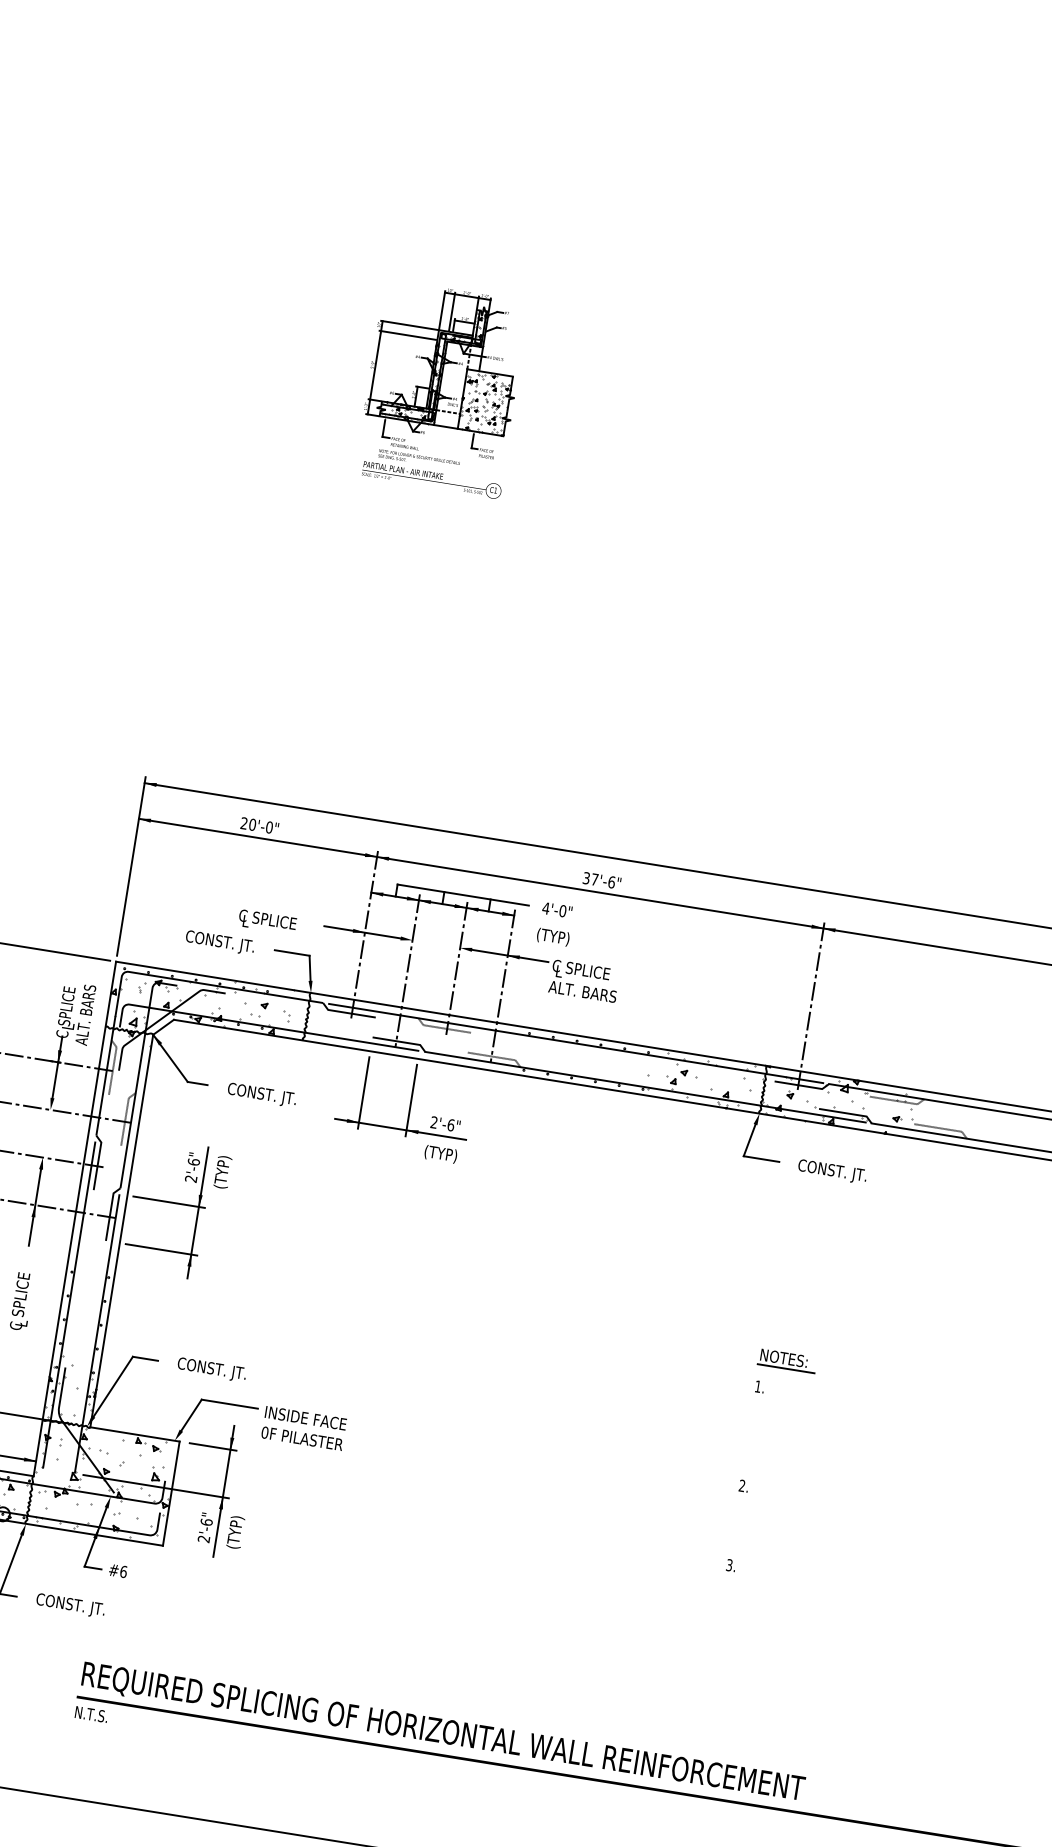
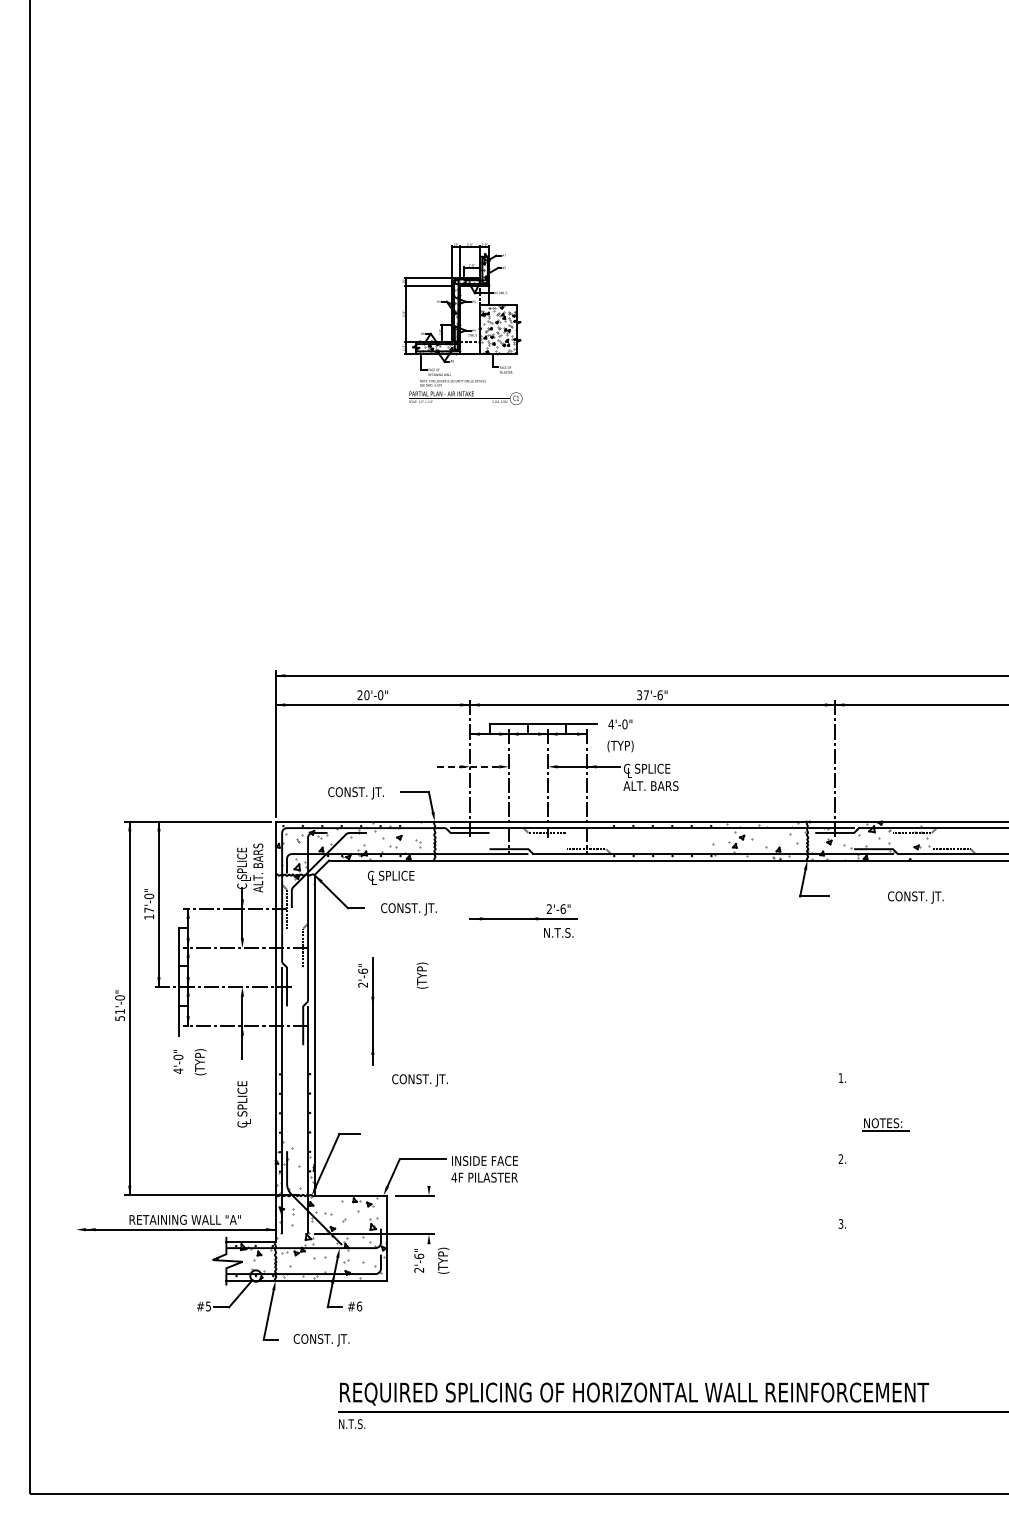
text: (267, 921) -> (391, 877), moved
line: (361, 931) -> (467, 766), solid -> dashed
line: (363, 1092) -> (489, 894), removed
line: (411, 1100) -> (528, 894), removed
text: (440, 1154) -> (558, 933), (TYP) -> N.T.S.
text: (832, 1171) -> (915, 897), moved
text: (222, 1172) -> (422, 975), moved
line: (169, 1202) -> (348, 1006), removed
line: (161, 1250) -> (348, 1045), removed
part: (786, 1360) -> (885, 1124), moved
text: (211, 1369) -> (419, 1080), moved
text: (265, 1432) -> (454, 1177), 0F -> 4F
line: (223, 1491) -> (428, 1229), removed

